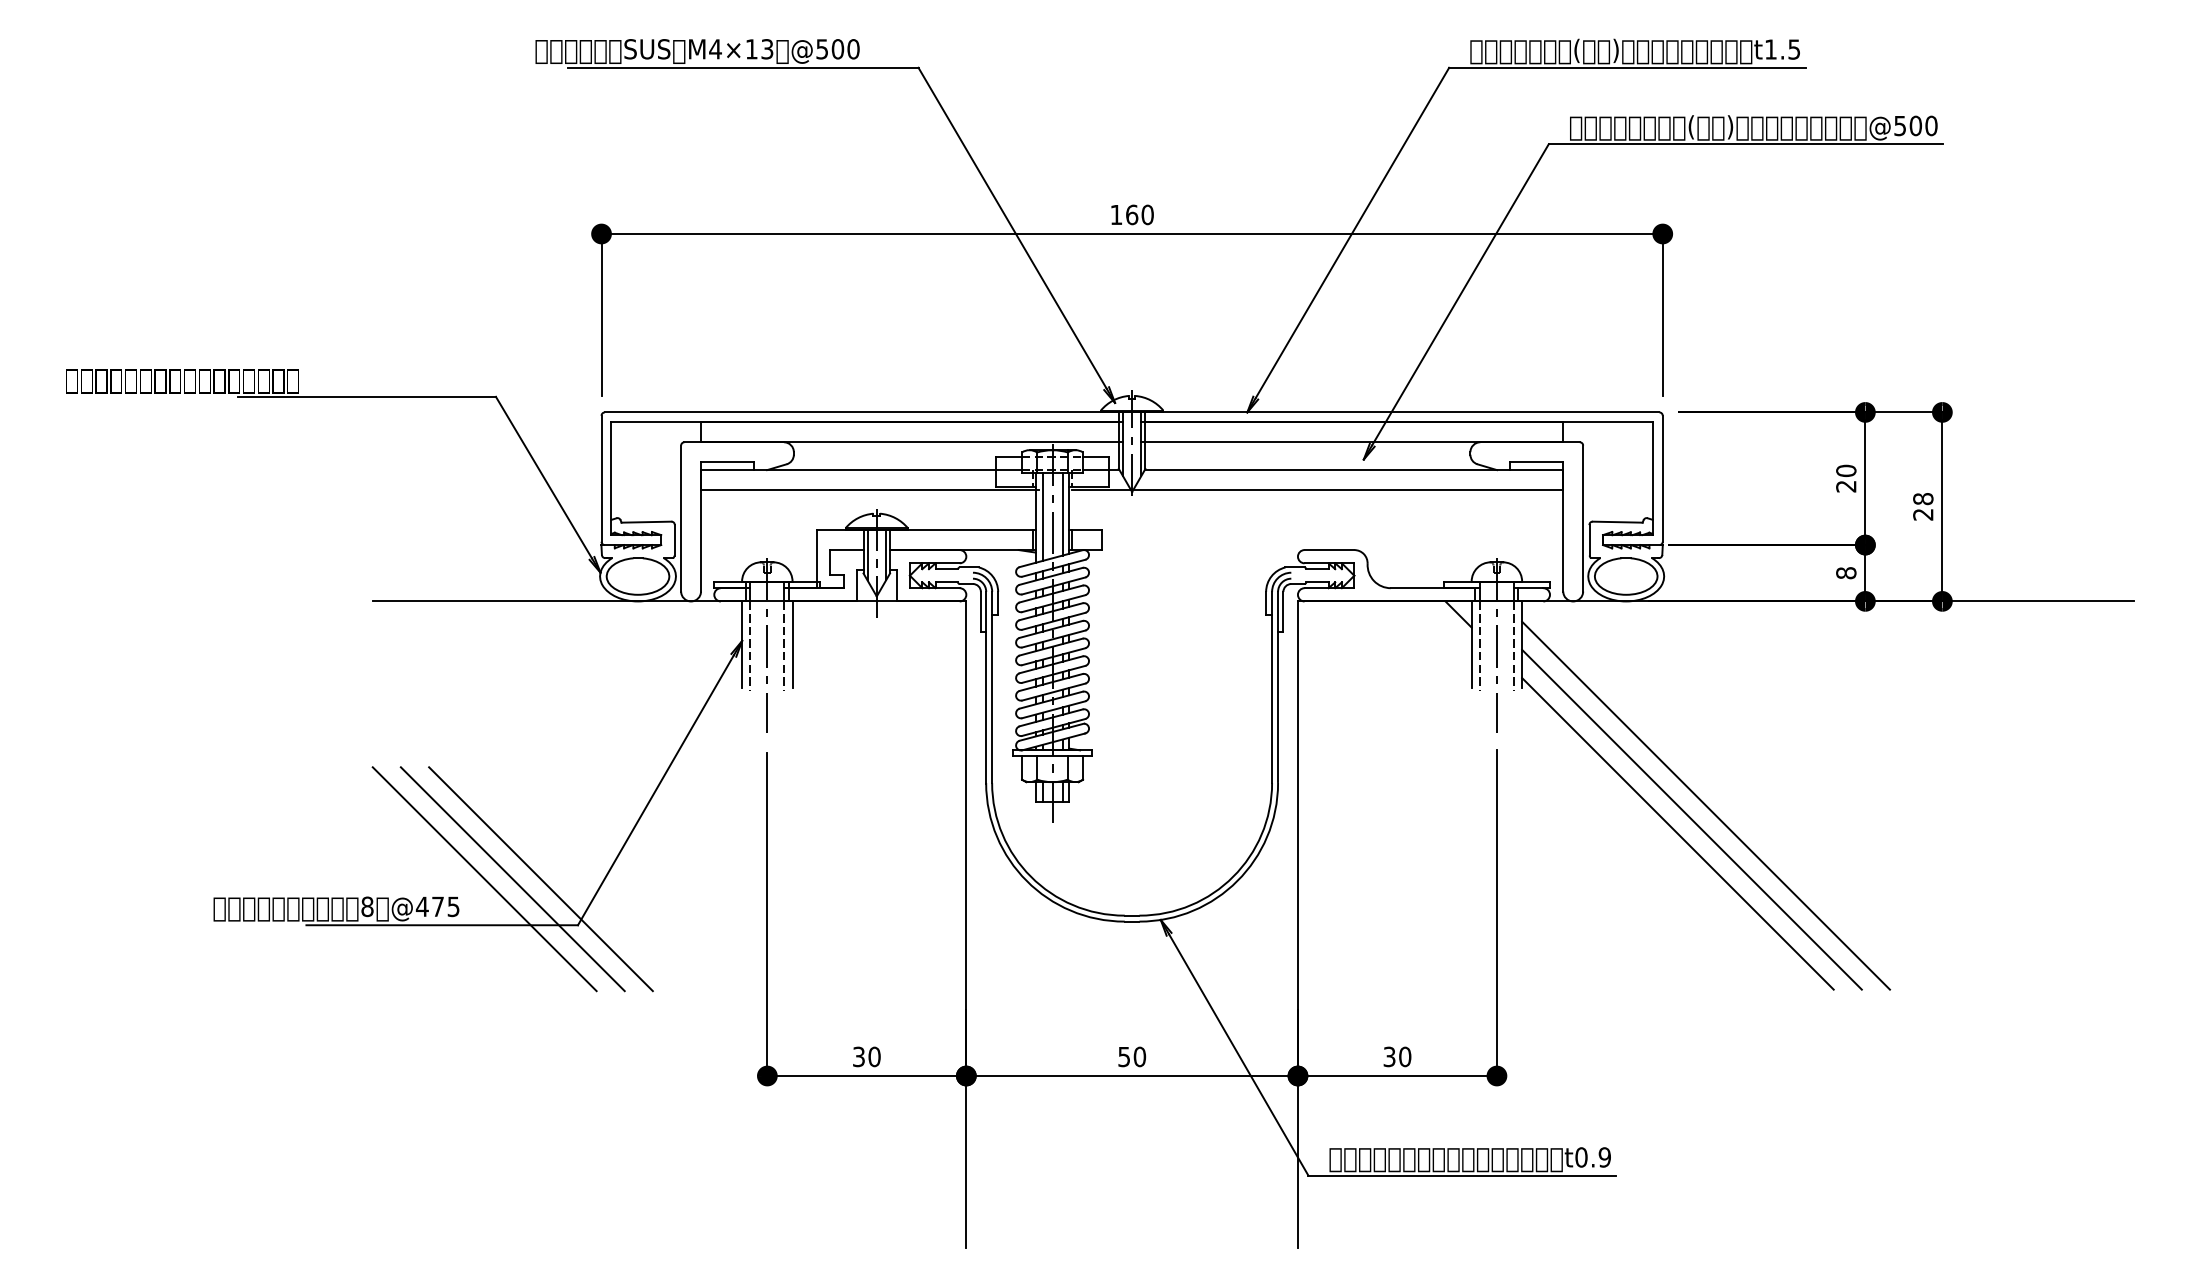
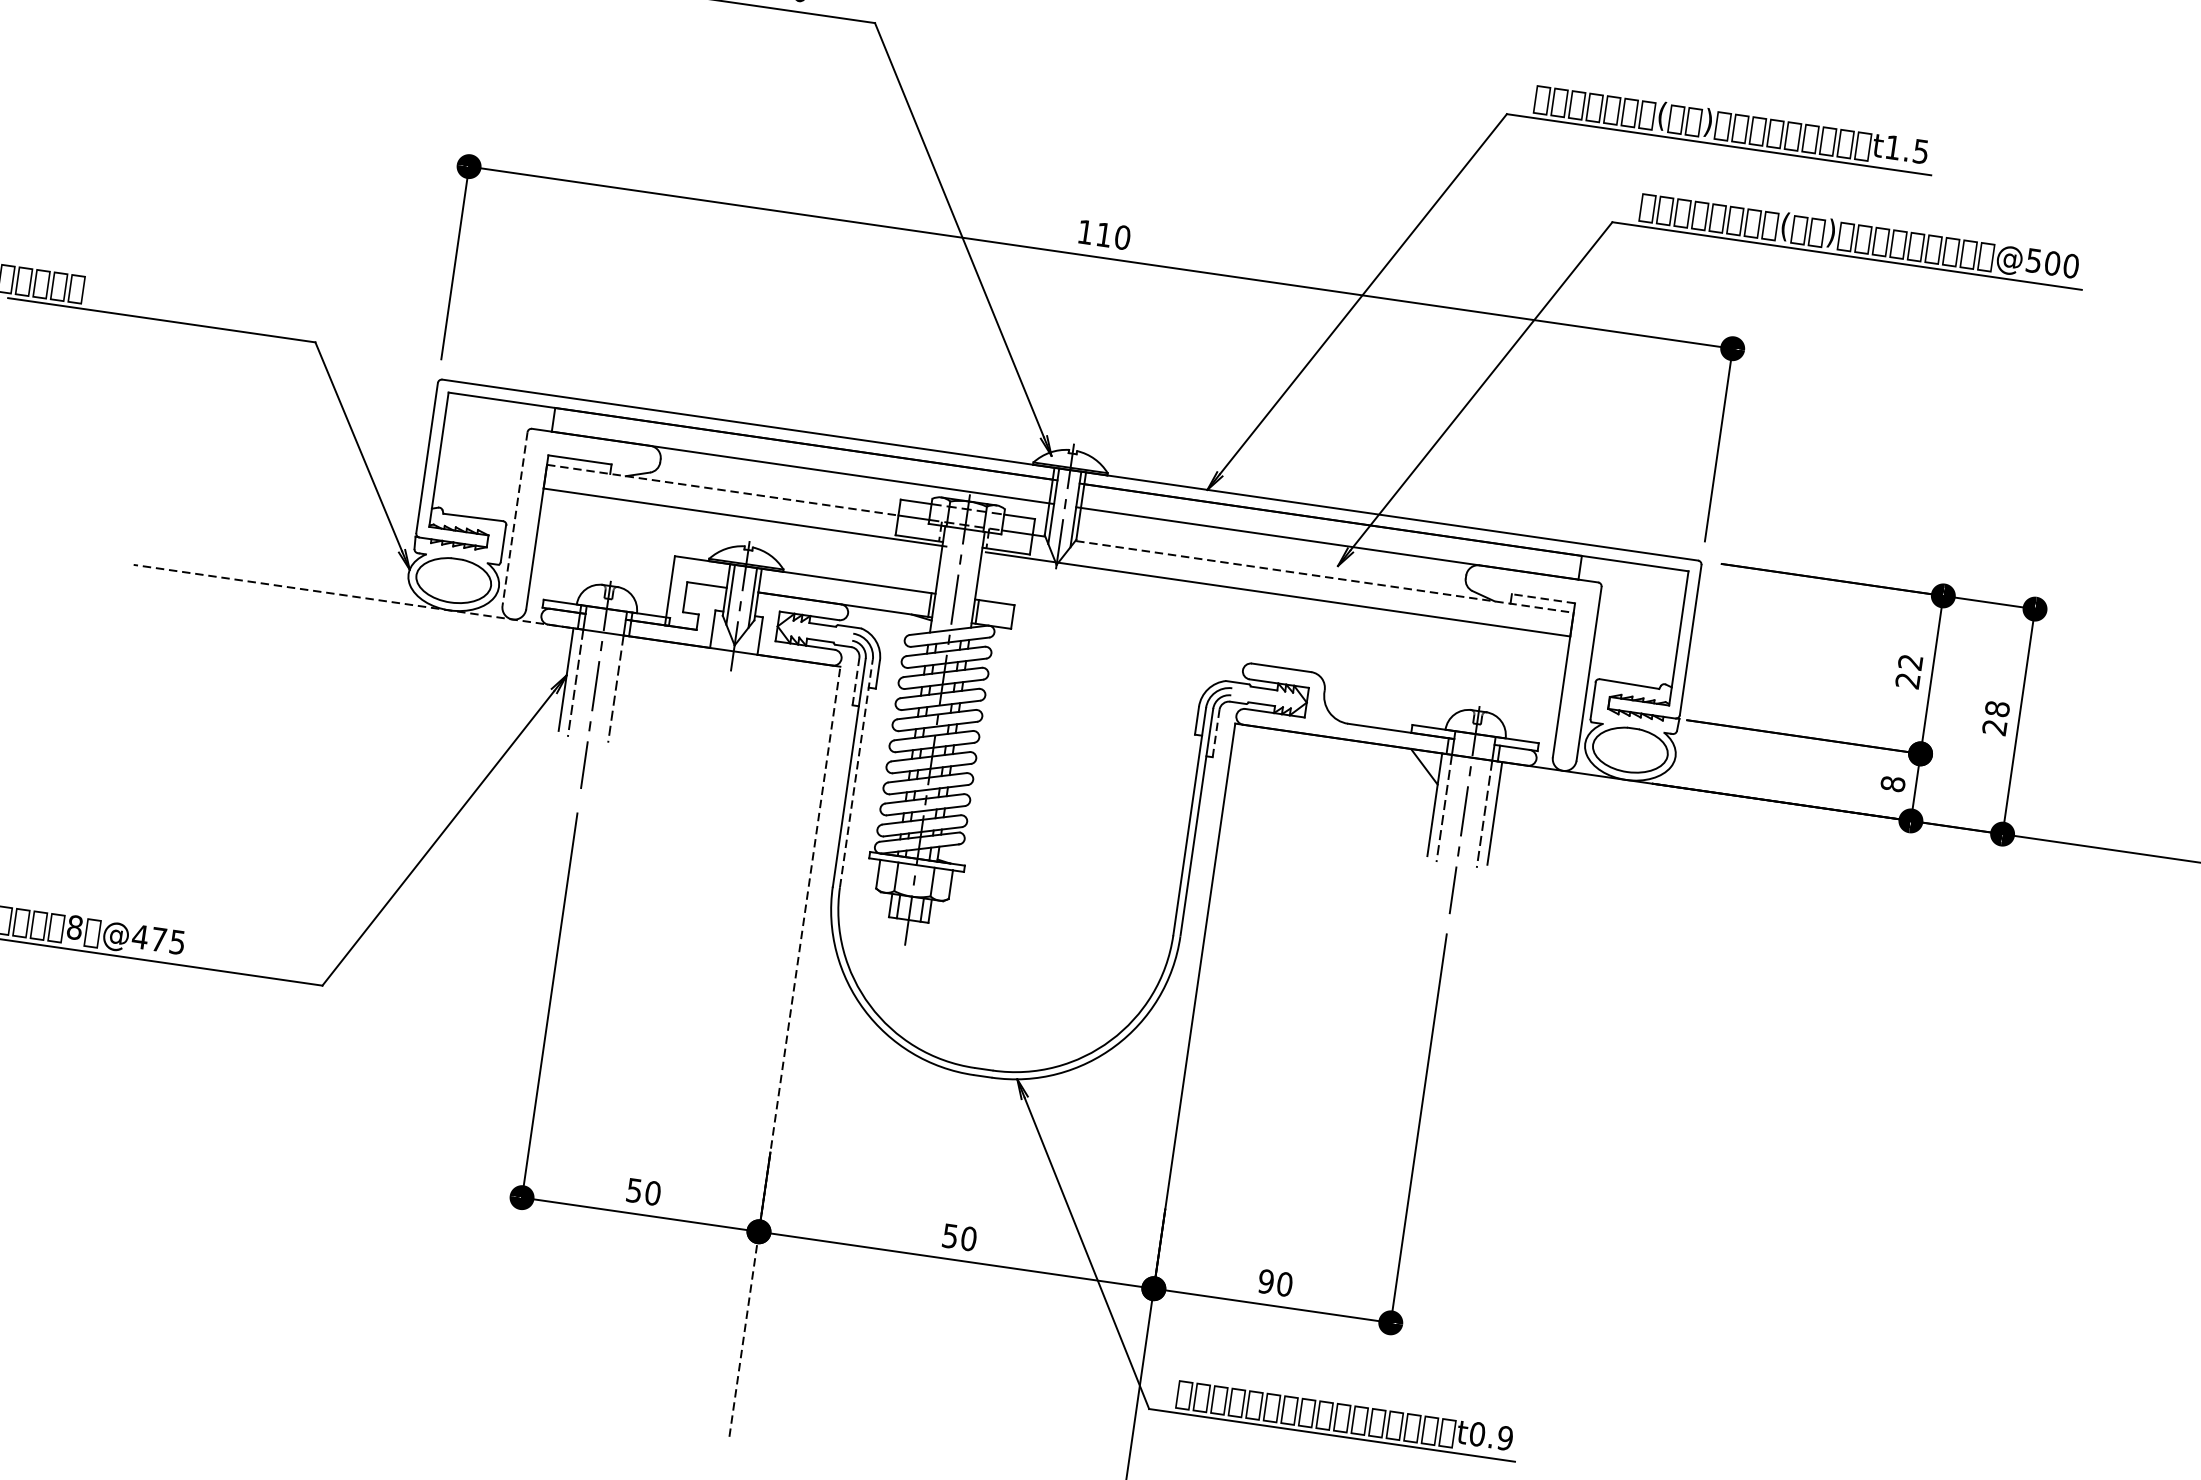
text: (1132, 214) -> (1104, 234), 160 -> 110
line: (1536, 462) -> (1543, 599), solid -> dashed
line: (848, 470) -> (722, 490), solid -> dashed
line: (1354, 470) -> (1325, 577), solid -> dashed
text: (1846, 470) -> (1910, 661), 20 -> 22
line: (1062, 514) -> (969, 579), removed
line: (1042, 517) -> (945, 579), removed
line: (681, 518) -> (515, 519), solid -> dashed
line: (561, 601) -> (358, 597), solid -> dashed
line: (980, 611) -> (855, 681), solid -> dashed
line: (1283, 611) -> (1216, 733), solid -> dashed
line: (792, 644) -> (626, 688), removed
line: (992, 687) -> (856, 773), solid -> dashed
line: (1705, 805) -> (1685, 1036), removed
line: (1691, 819) -> (1666, 1050), removed
line: (1677, 833) -> (1647, 1065), removed
line: (484, 879) -> (218, 915), removed
line: (512, 879) -> (252, 919), removed
line: (540, 879) -> (285, 924), removed
line: (966, 924) -> (785, 1051), solid -> dashed
text: (858, 1056) -> (633, 1190), 30 -> 50
text: (1389, 1056) -> (1266, 1281), 30 -> 90

